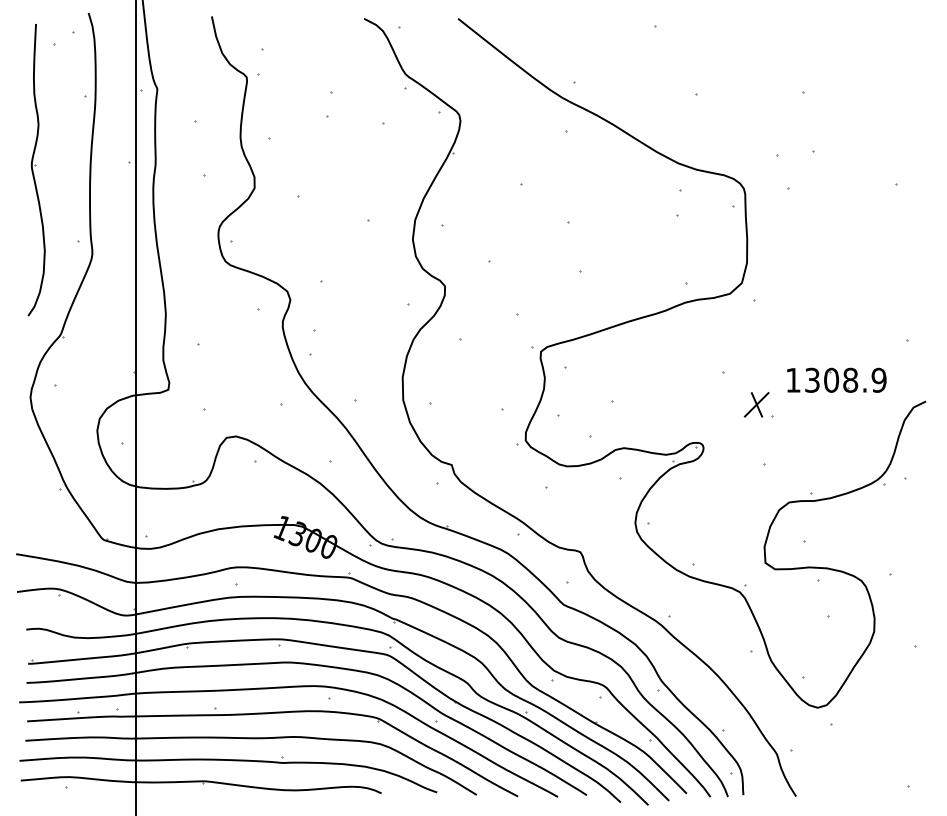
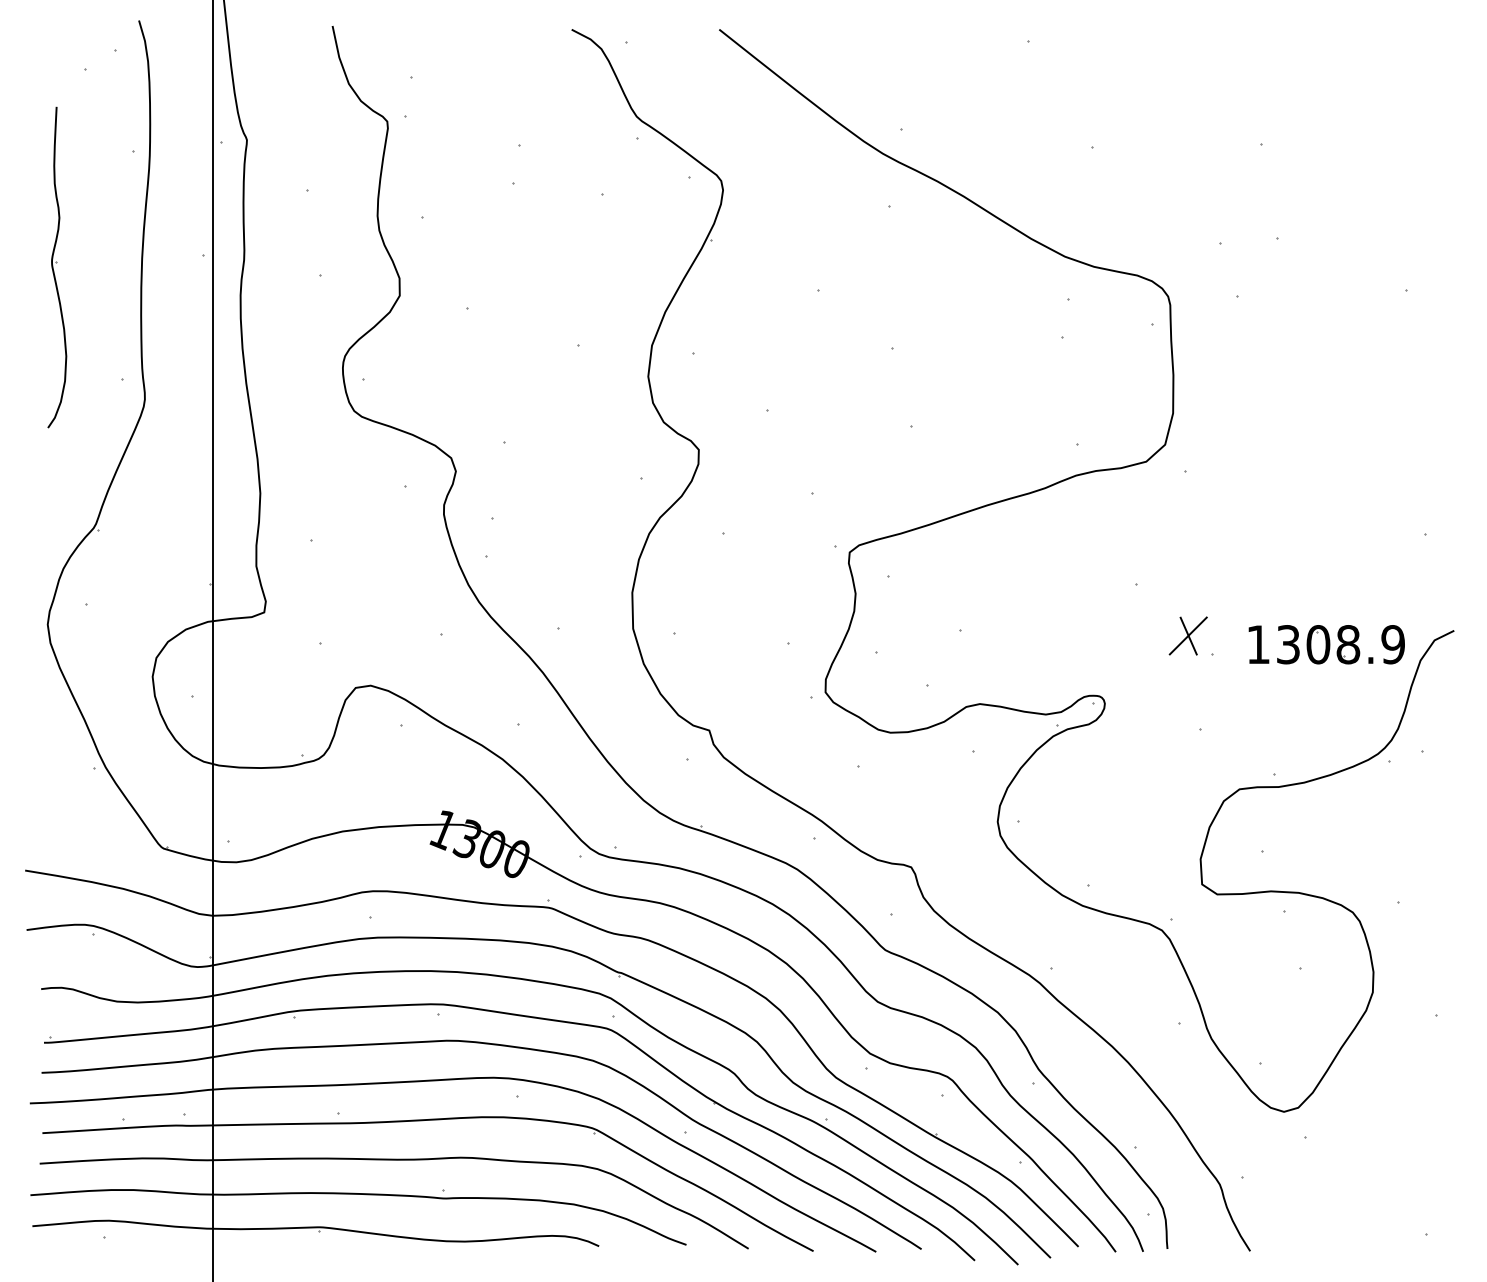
part: (36, 170) -> (57, 267), size x0.7
part: (836, 379) -> (1326, 643), moved

